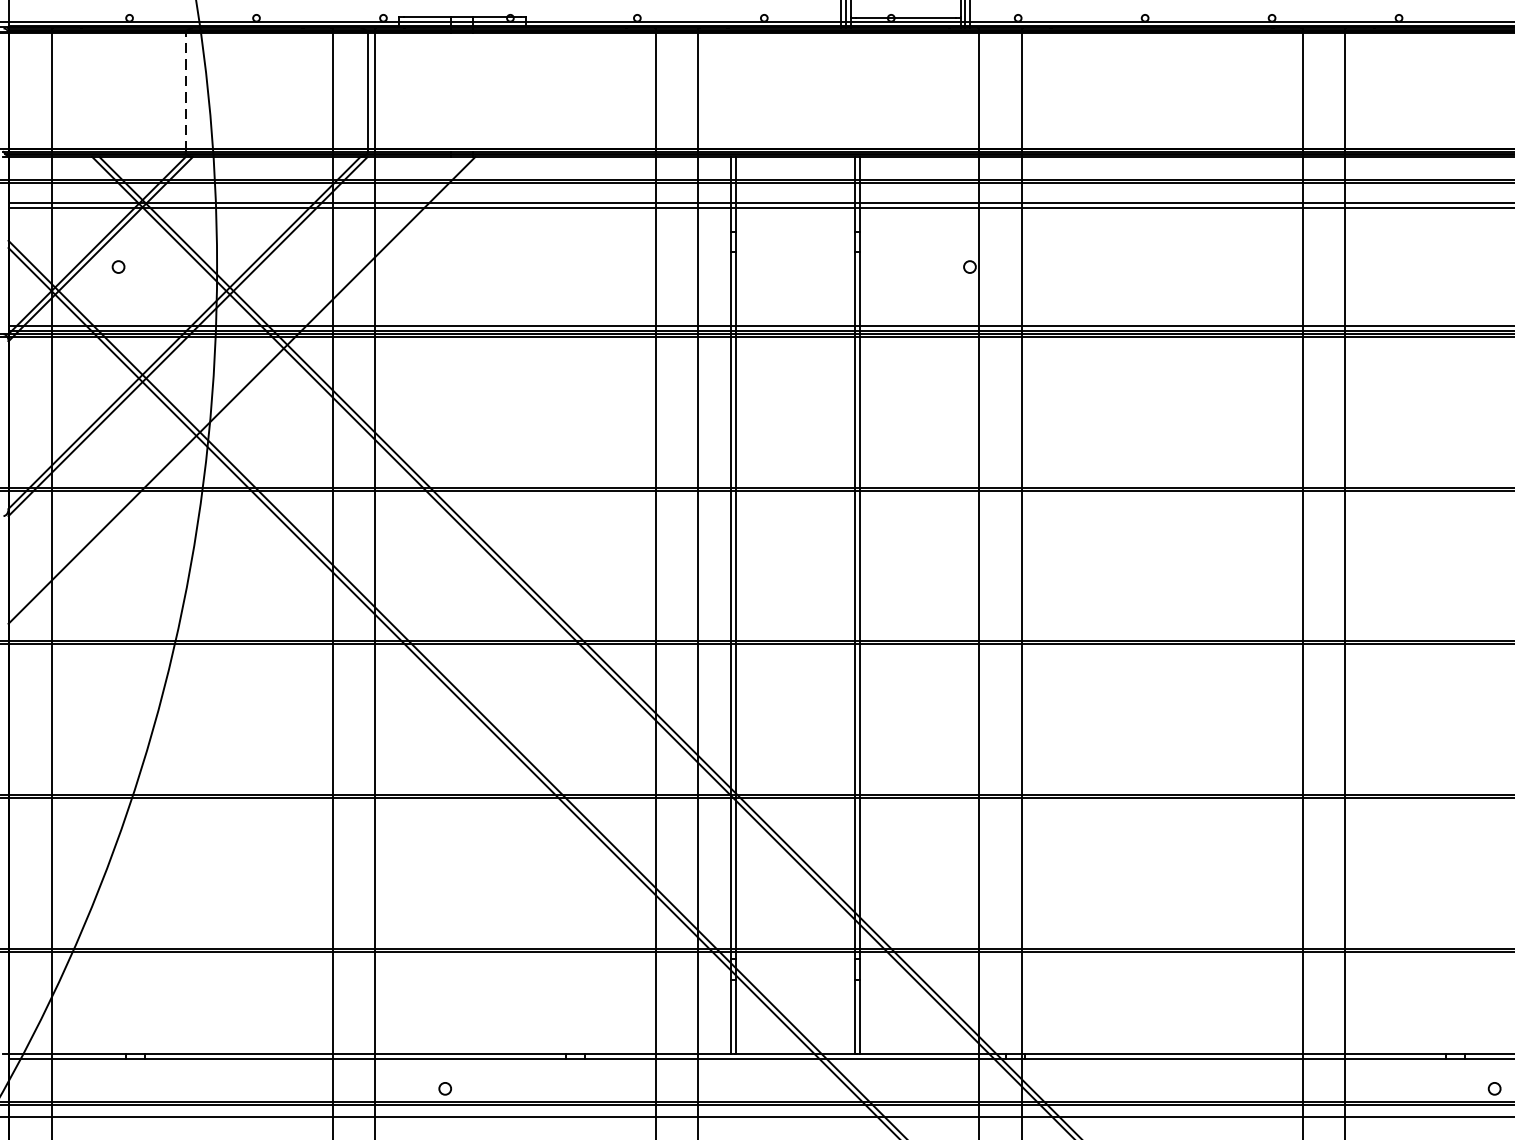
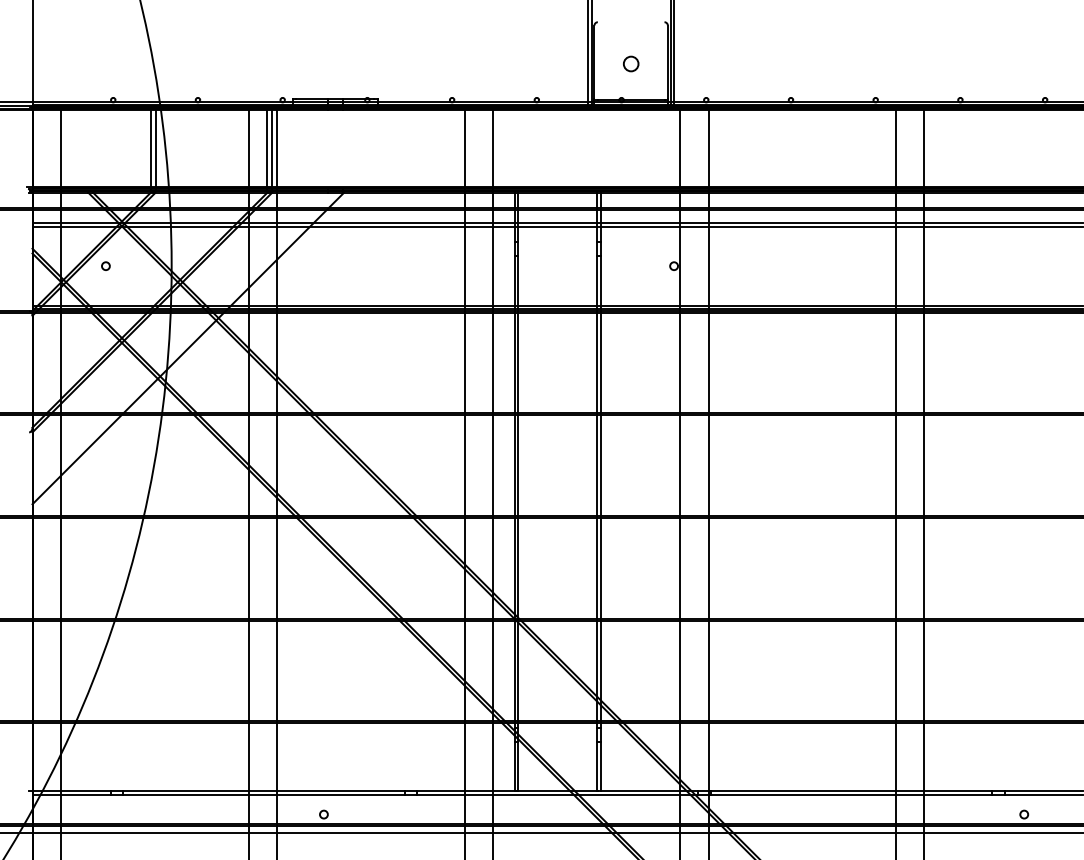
line: (185, 92) -> (150, 149), dashed -> solid
line: (192, 92) -> (155, 149), added
line: (360, 92) -> (267, 149), added

